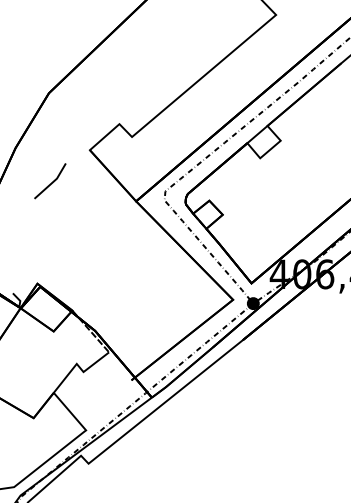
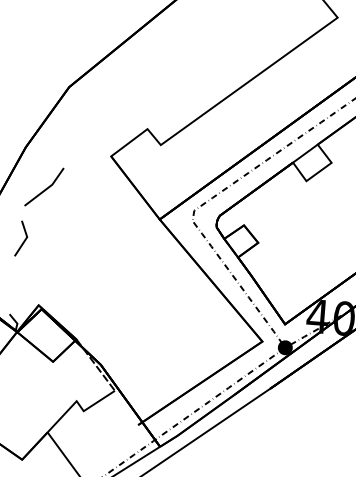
line: (51, 182) -> (45, 188), moved
line: (19, 229) -> (22, 241), added

